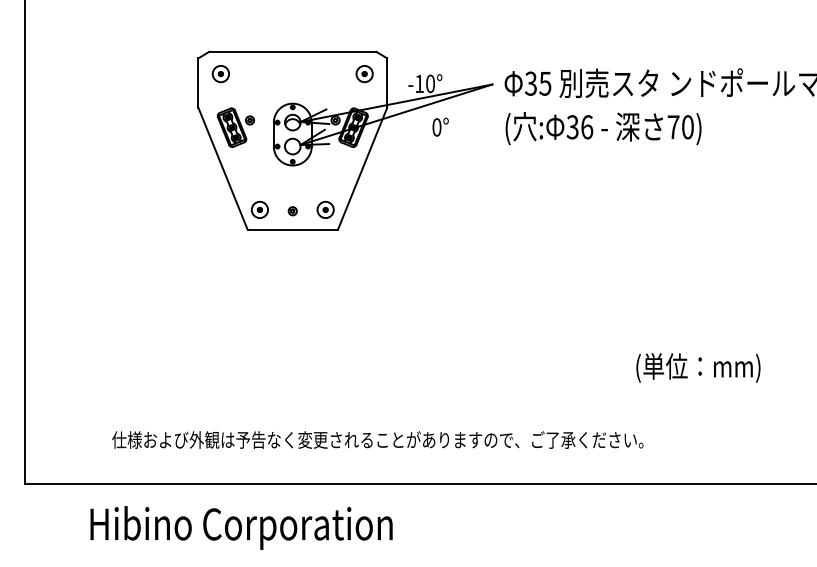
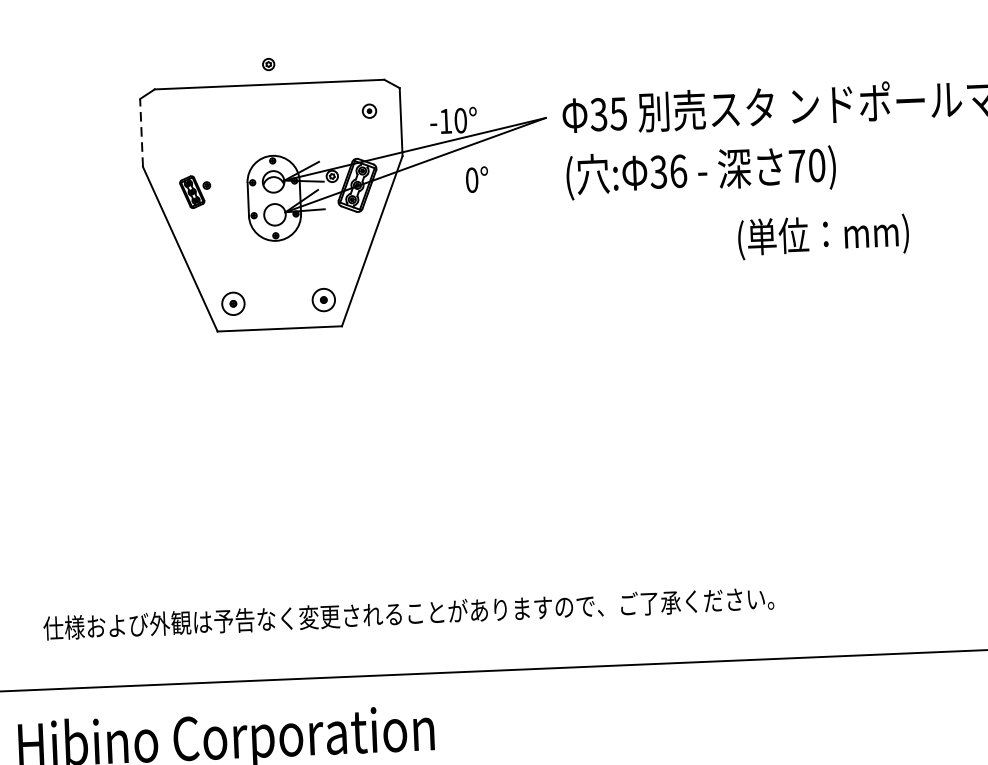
part: (220, 74) -> (171, 119), removed
part: (364, 74) -> (369, 111), size x0.6
line: (198, 83) -> (141, 133), solid -> dashed
part: (235, 127) -> (195, 191), size x0.6
part: (292, 211) -> (268, 64), moved
text: (698, 367) -> (823, 235), moved

